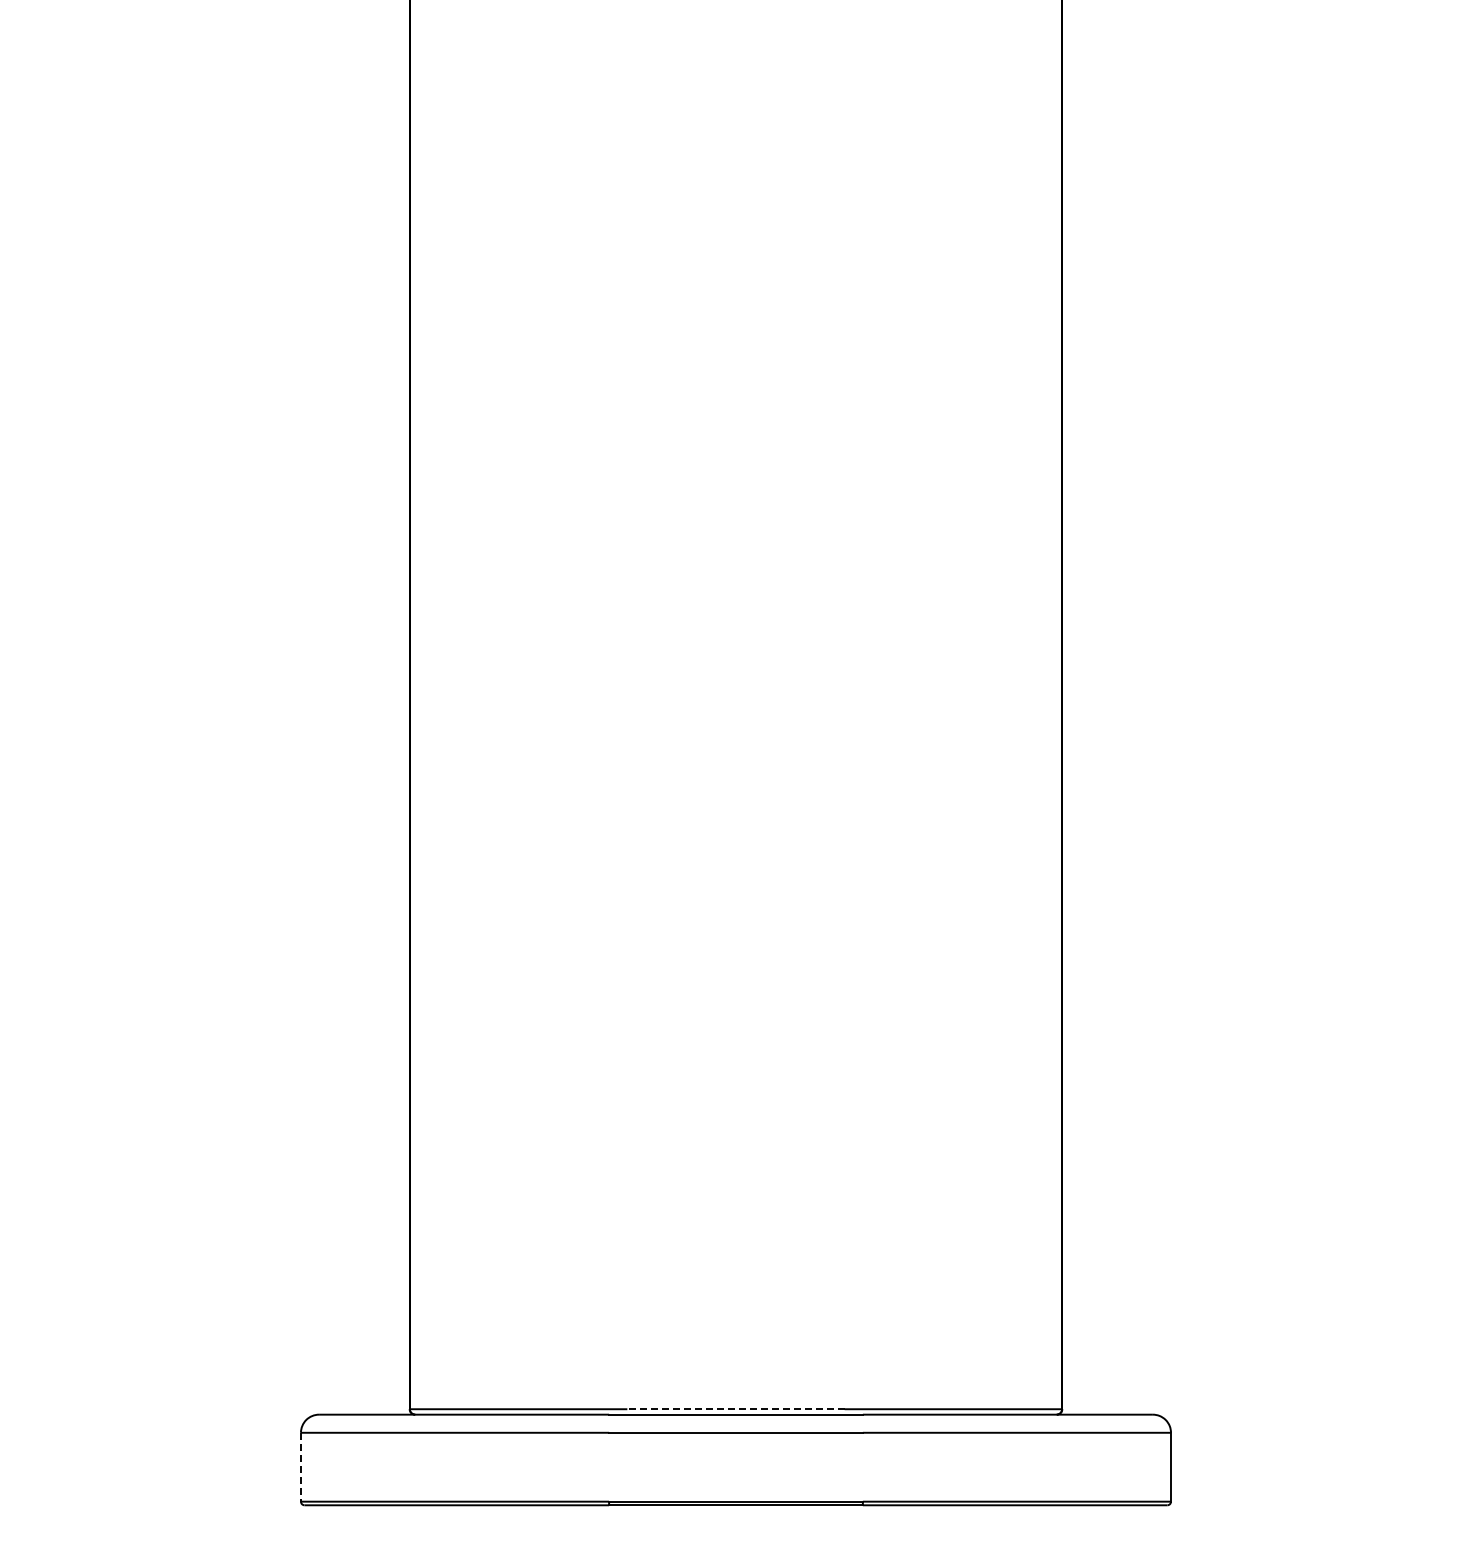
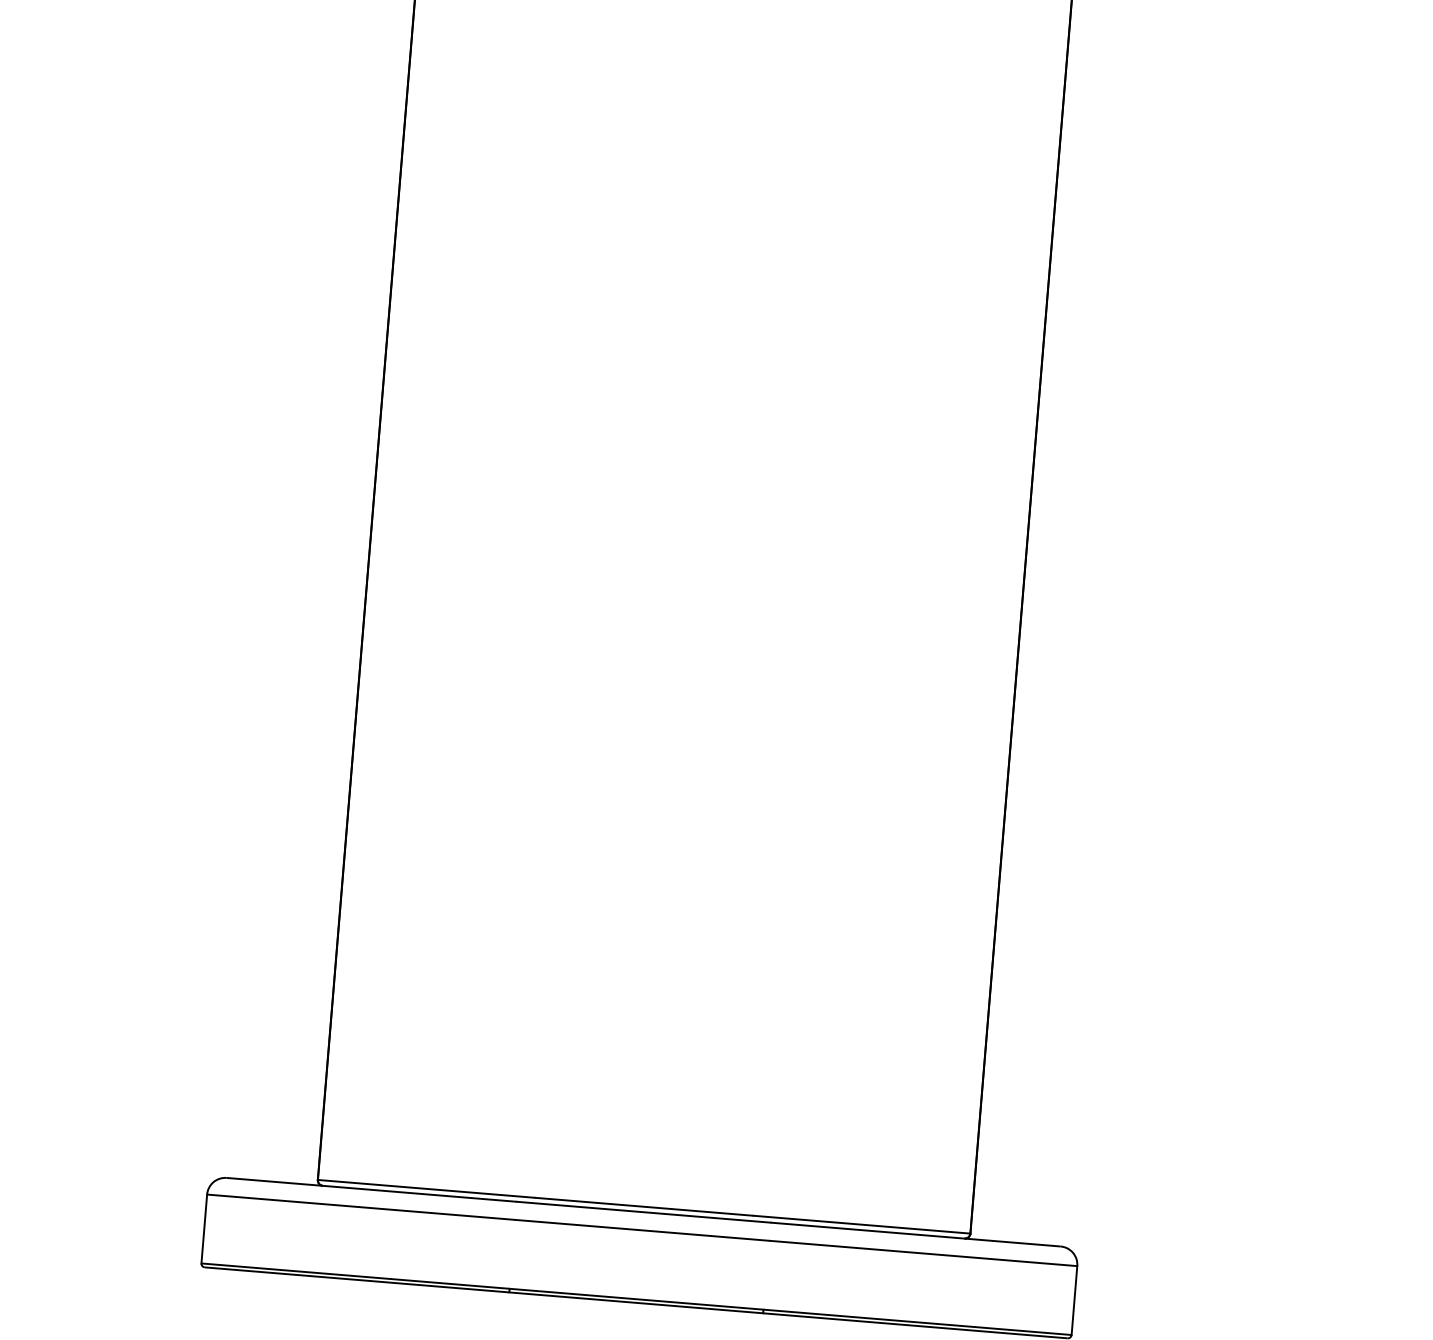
line: (736, 1409) -> (644, 1207), dashed -> solid
line: (300, 1467) -> (203, 1229), dashed -> solid

